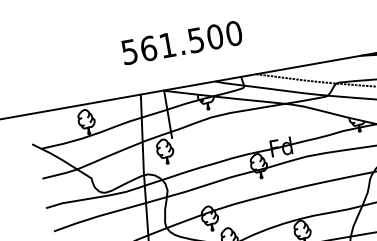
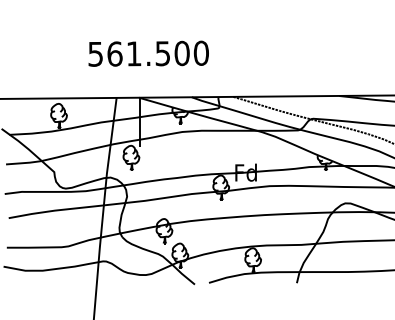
text: (181, 42) -> (148, 53), moved

